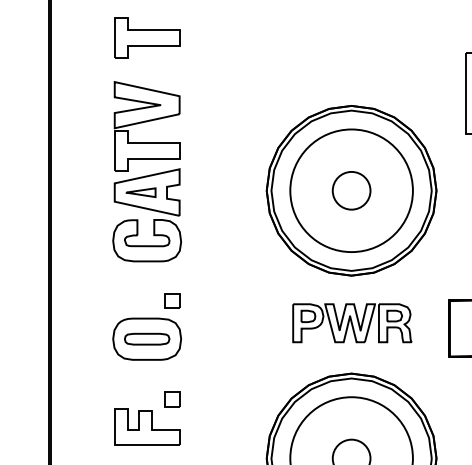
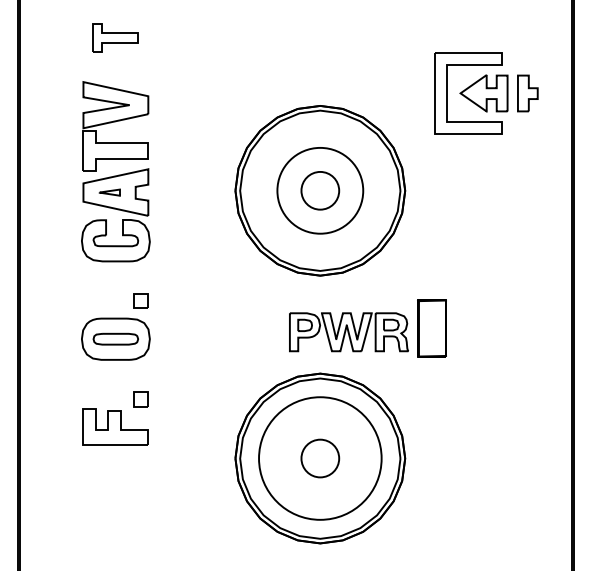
part: (146, 37) -> (115, 37), size x0.7
circle: (351, 190) -> (320, 190), size x0.7
part: (140, 192) -> (109, 192), size x0.7
part: (351, 323) -> (348, 332), moved

